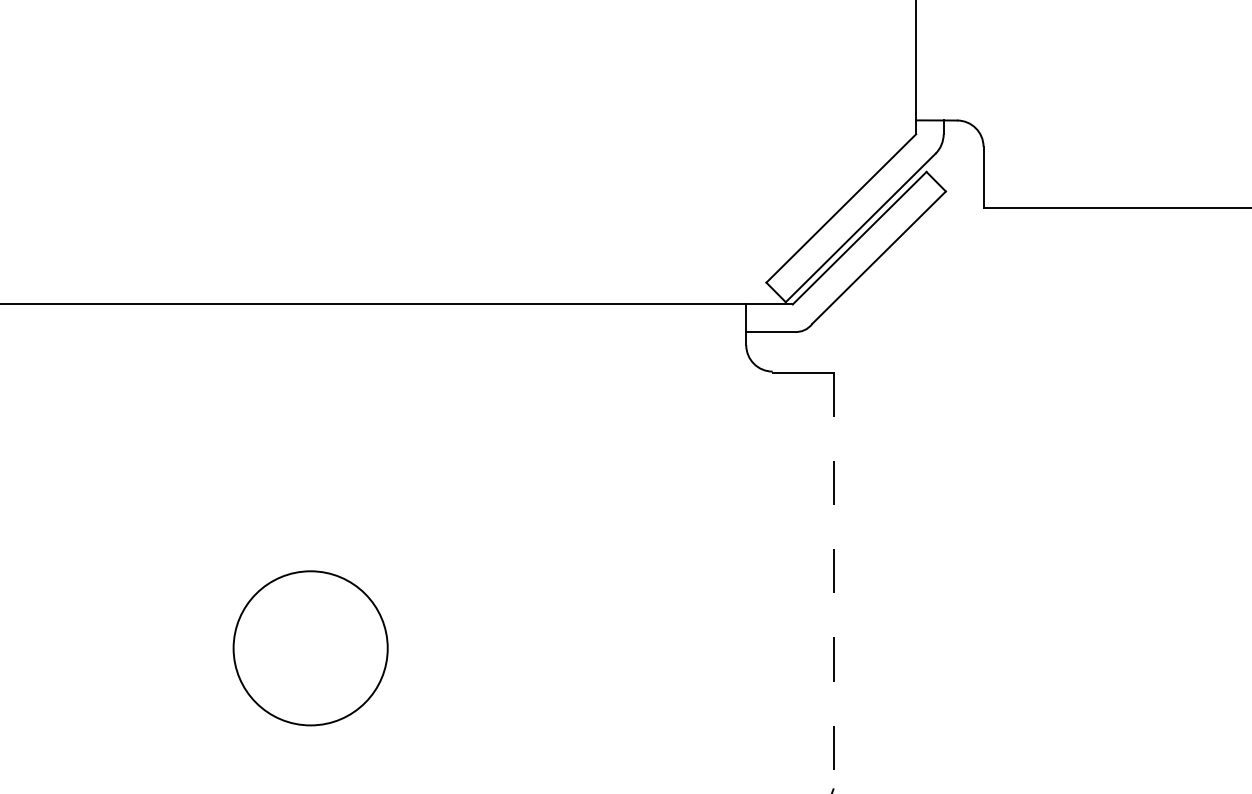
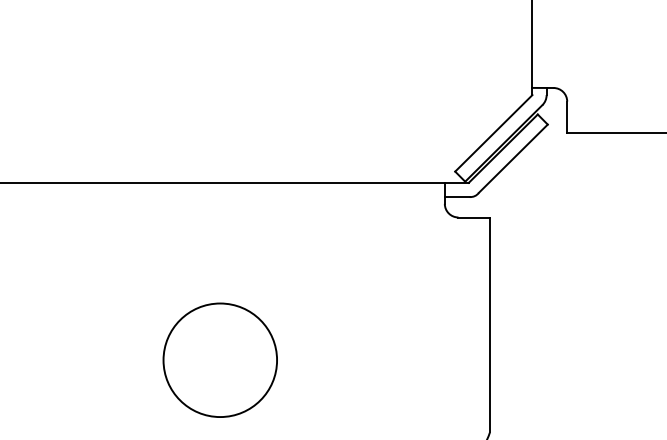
line: (832, 581) -> (489, 325), dashed -> solid
circle: (309, 647) -> (219, 359), size x1.43

